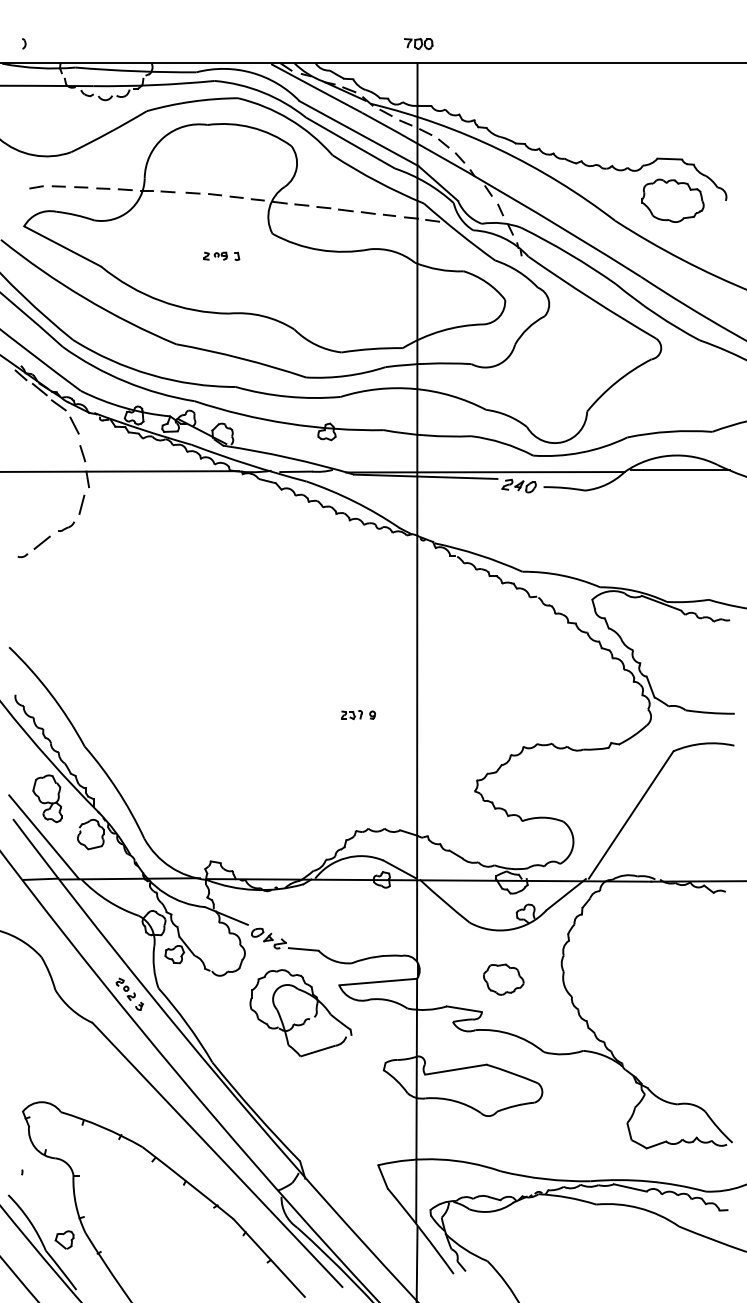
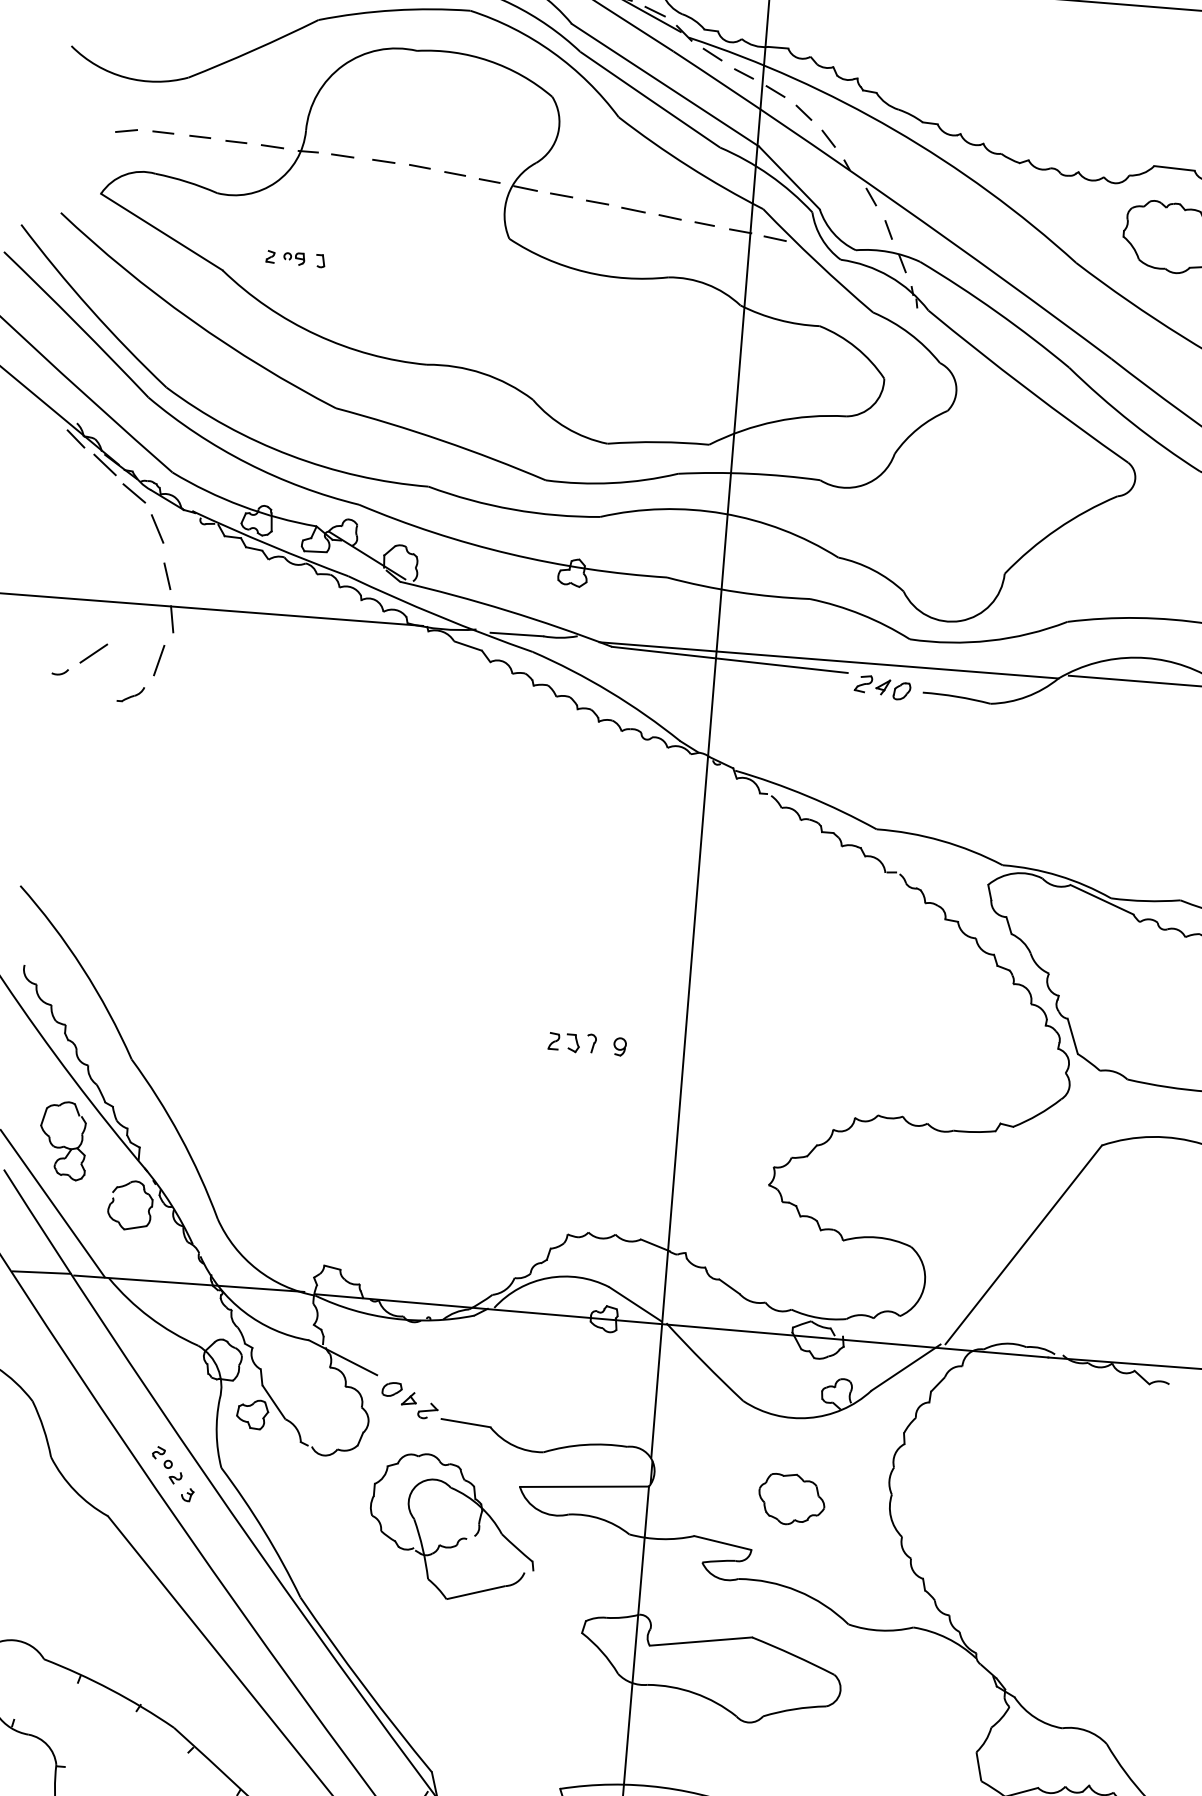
part: (221, 255) -> (295, 257), moved
part: (33, 546) -> (78, 658), moved
part: (358, 714) -> (587, 1042), size x1.4

